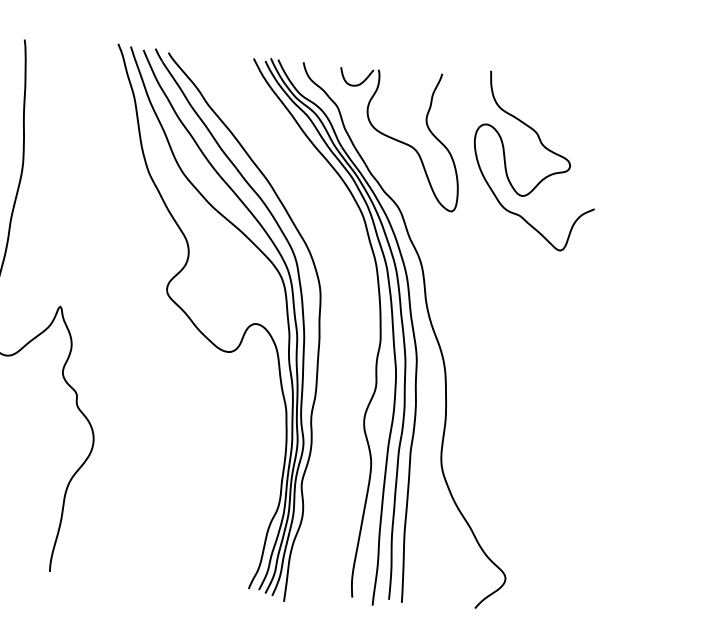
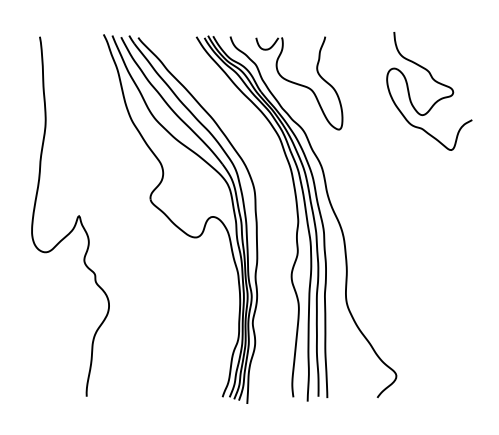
curve: (545, 149) -> (435, 82), moved

